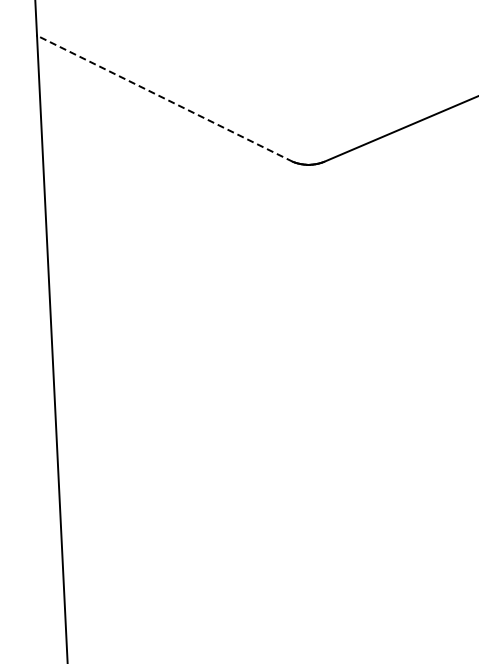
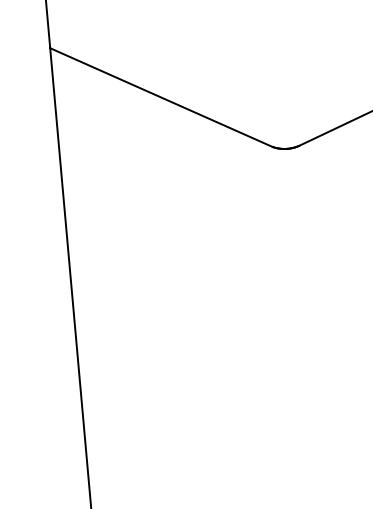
line: (165, 98) -> (161, 97), dashed -> solid

